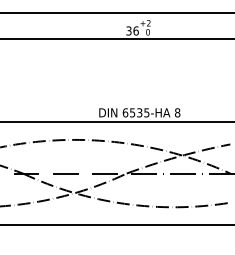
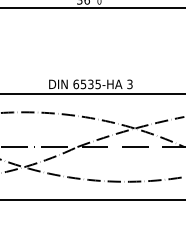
text: (177, 112) -> (129, 84), 8 -> 3

